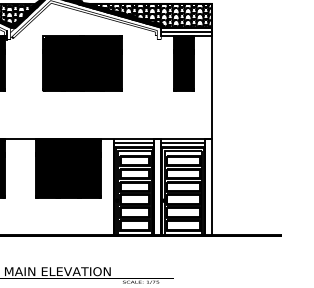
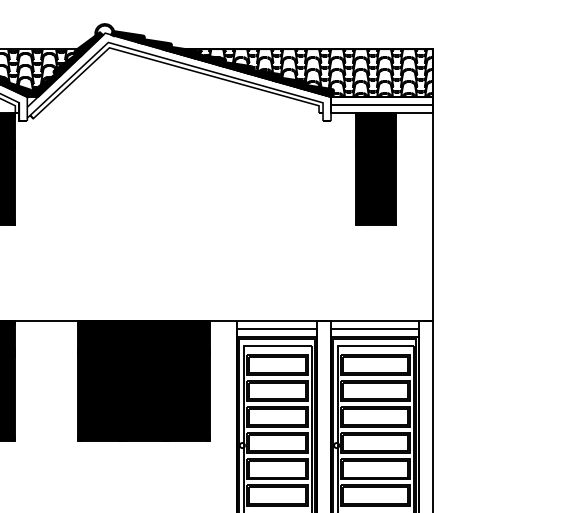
part: (82, 63) -> (172, 169), removed

